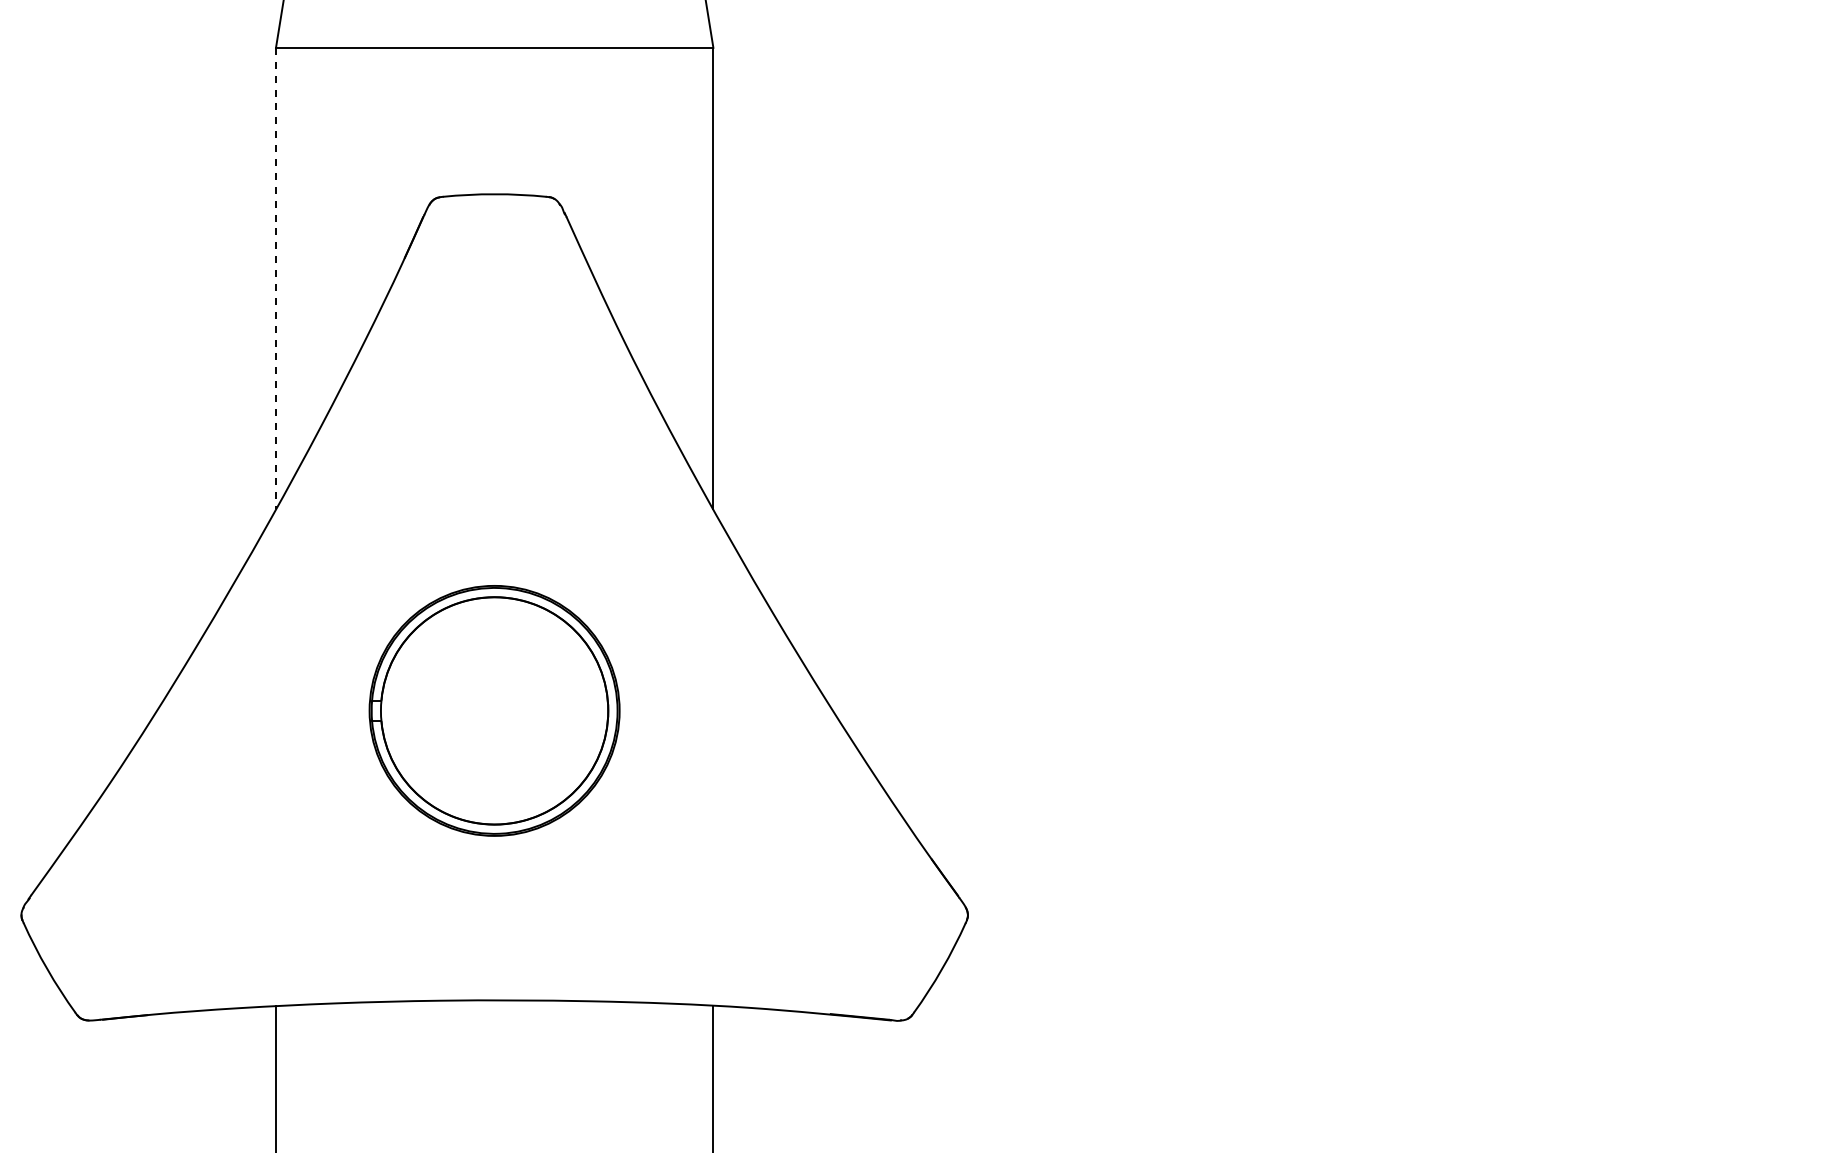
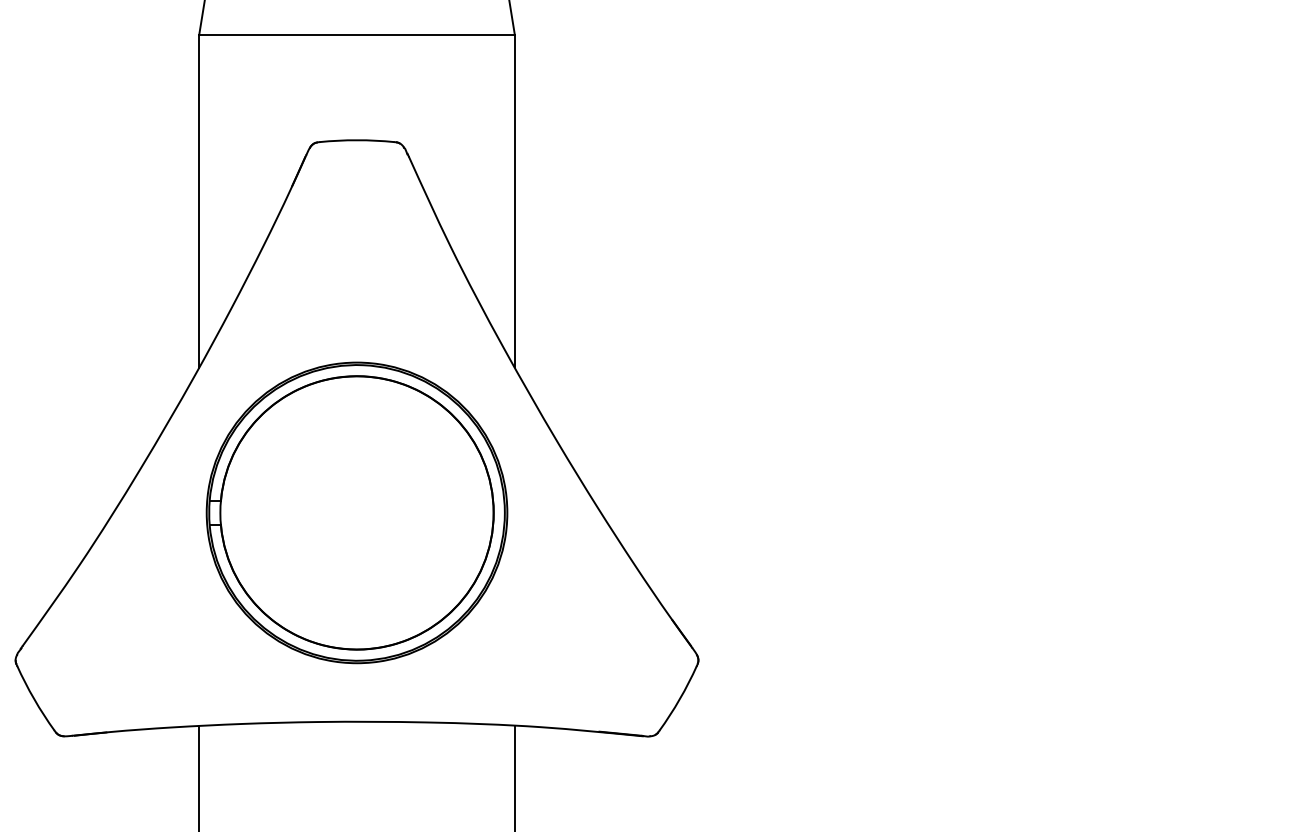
line: (276, 278) -> (199, 201), dashed -> solid
part: (494, 710) -> (356, 512), size x1.67

